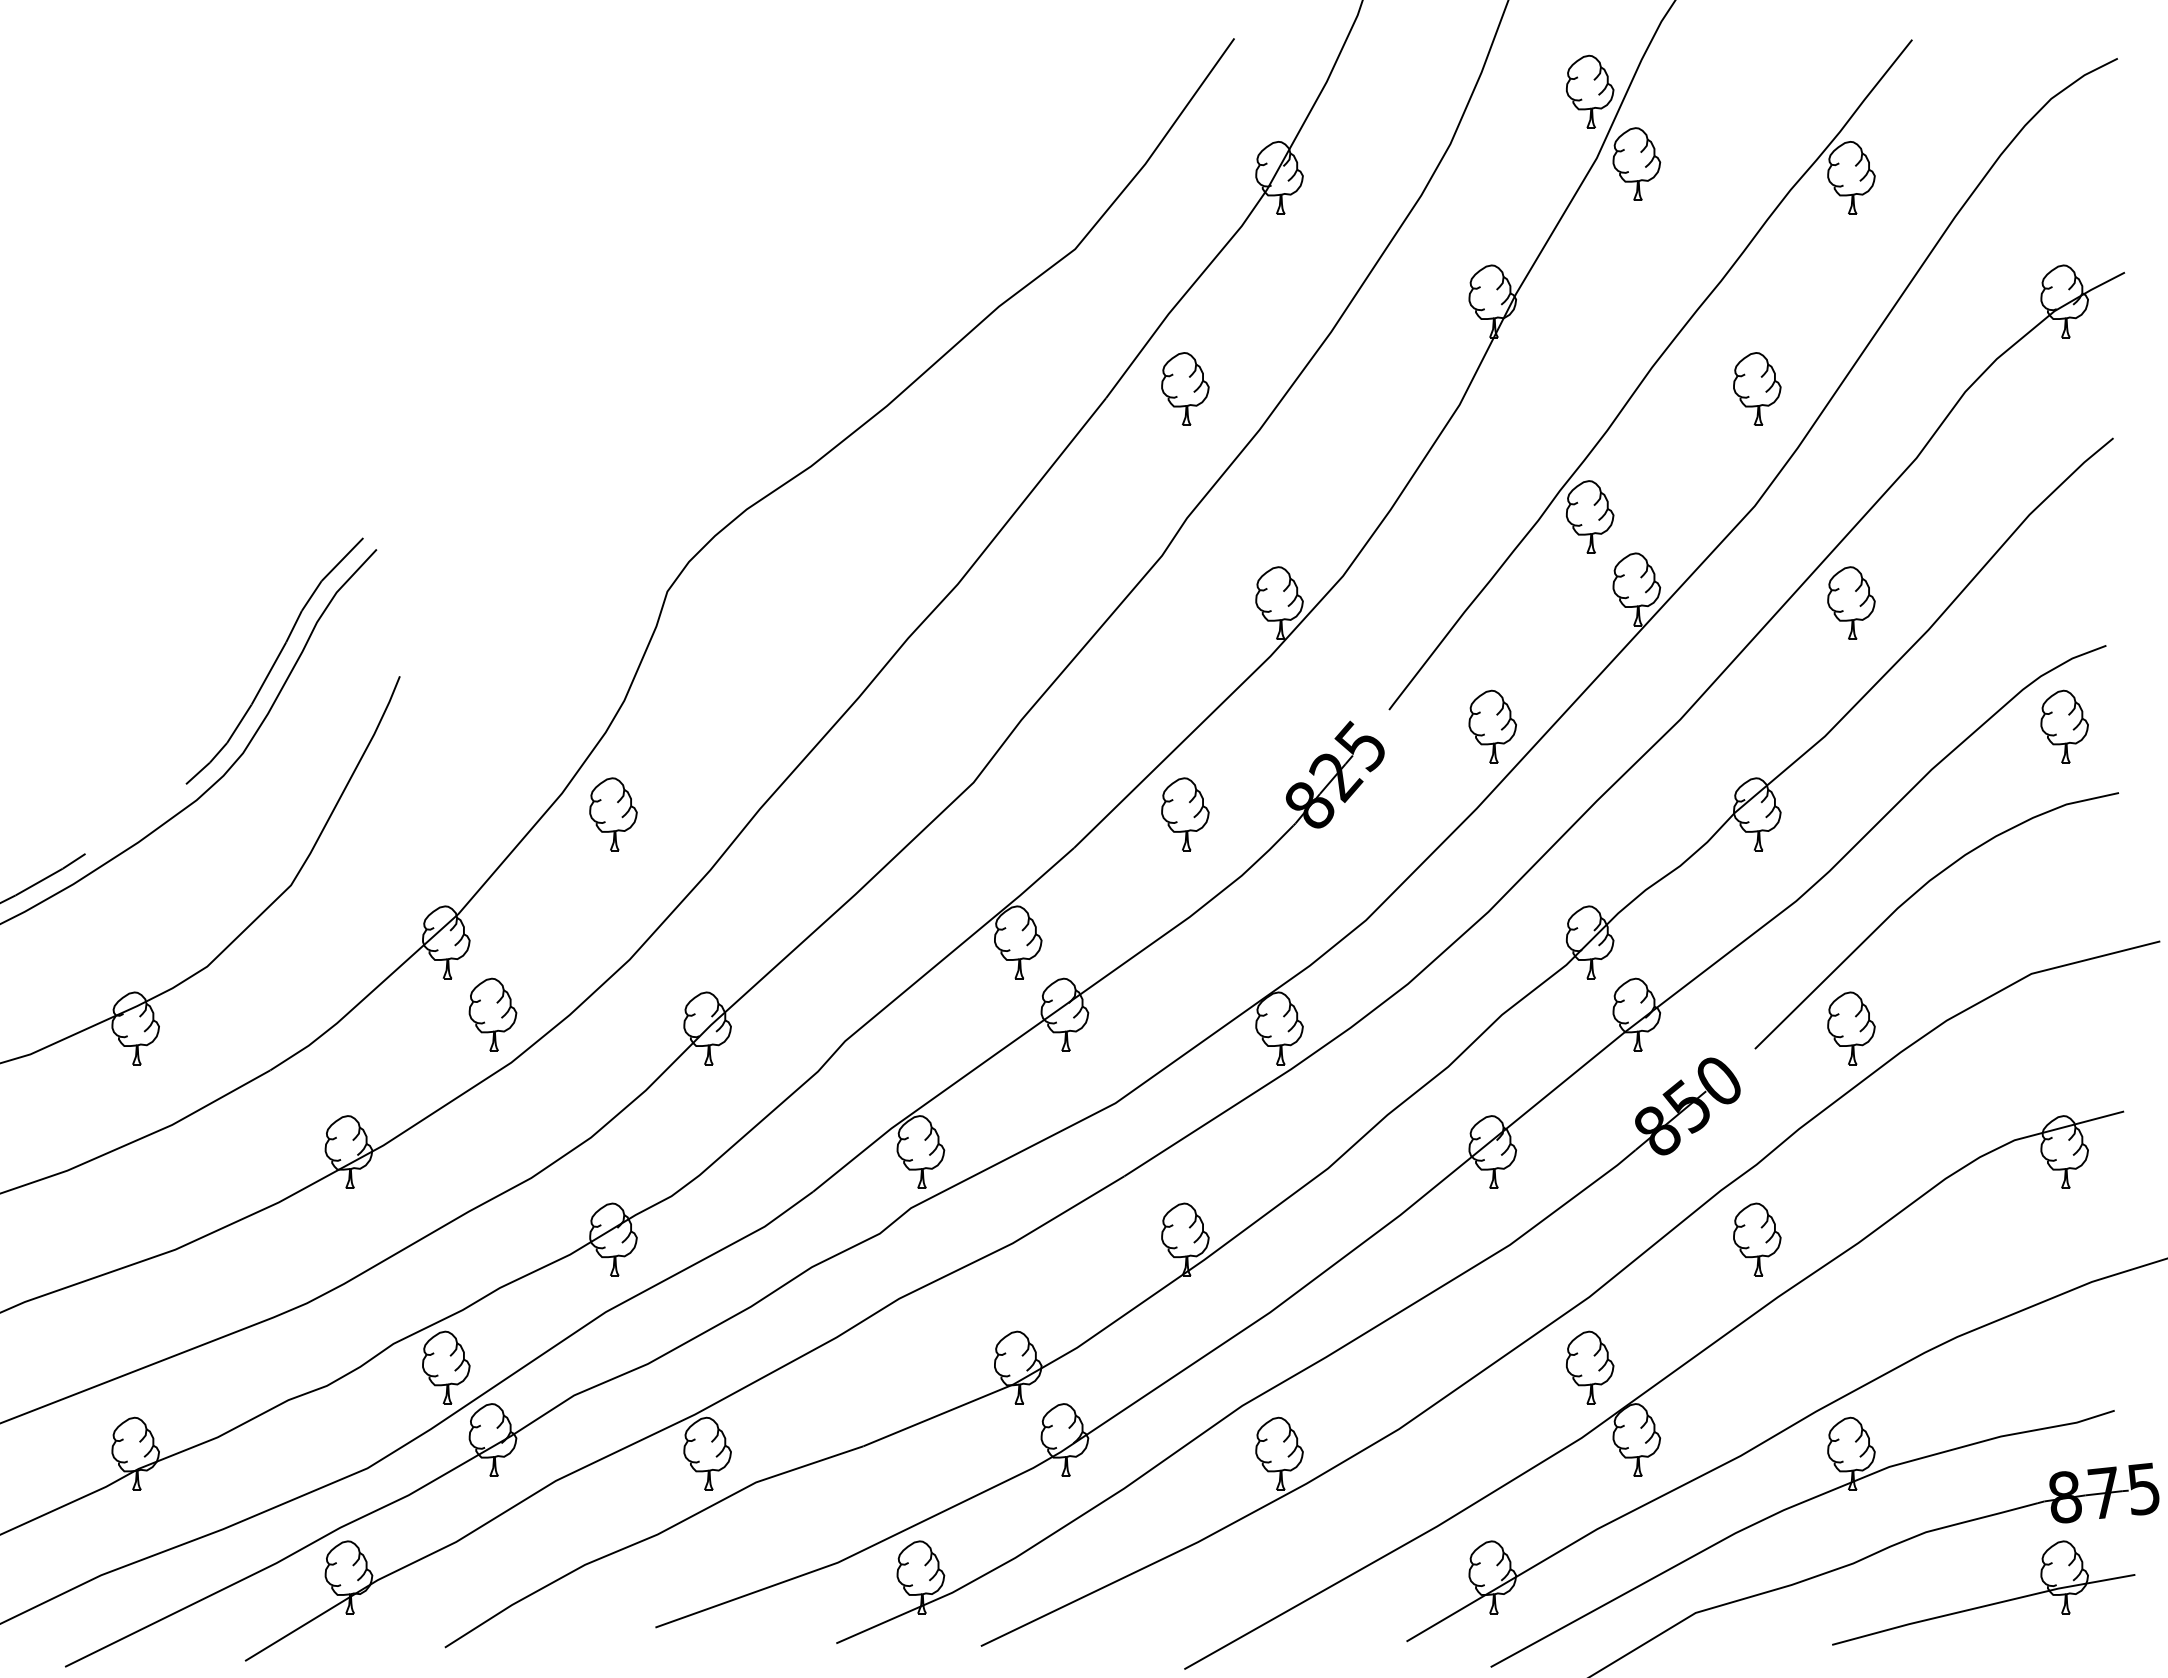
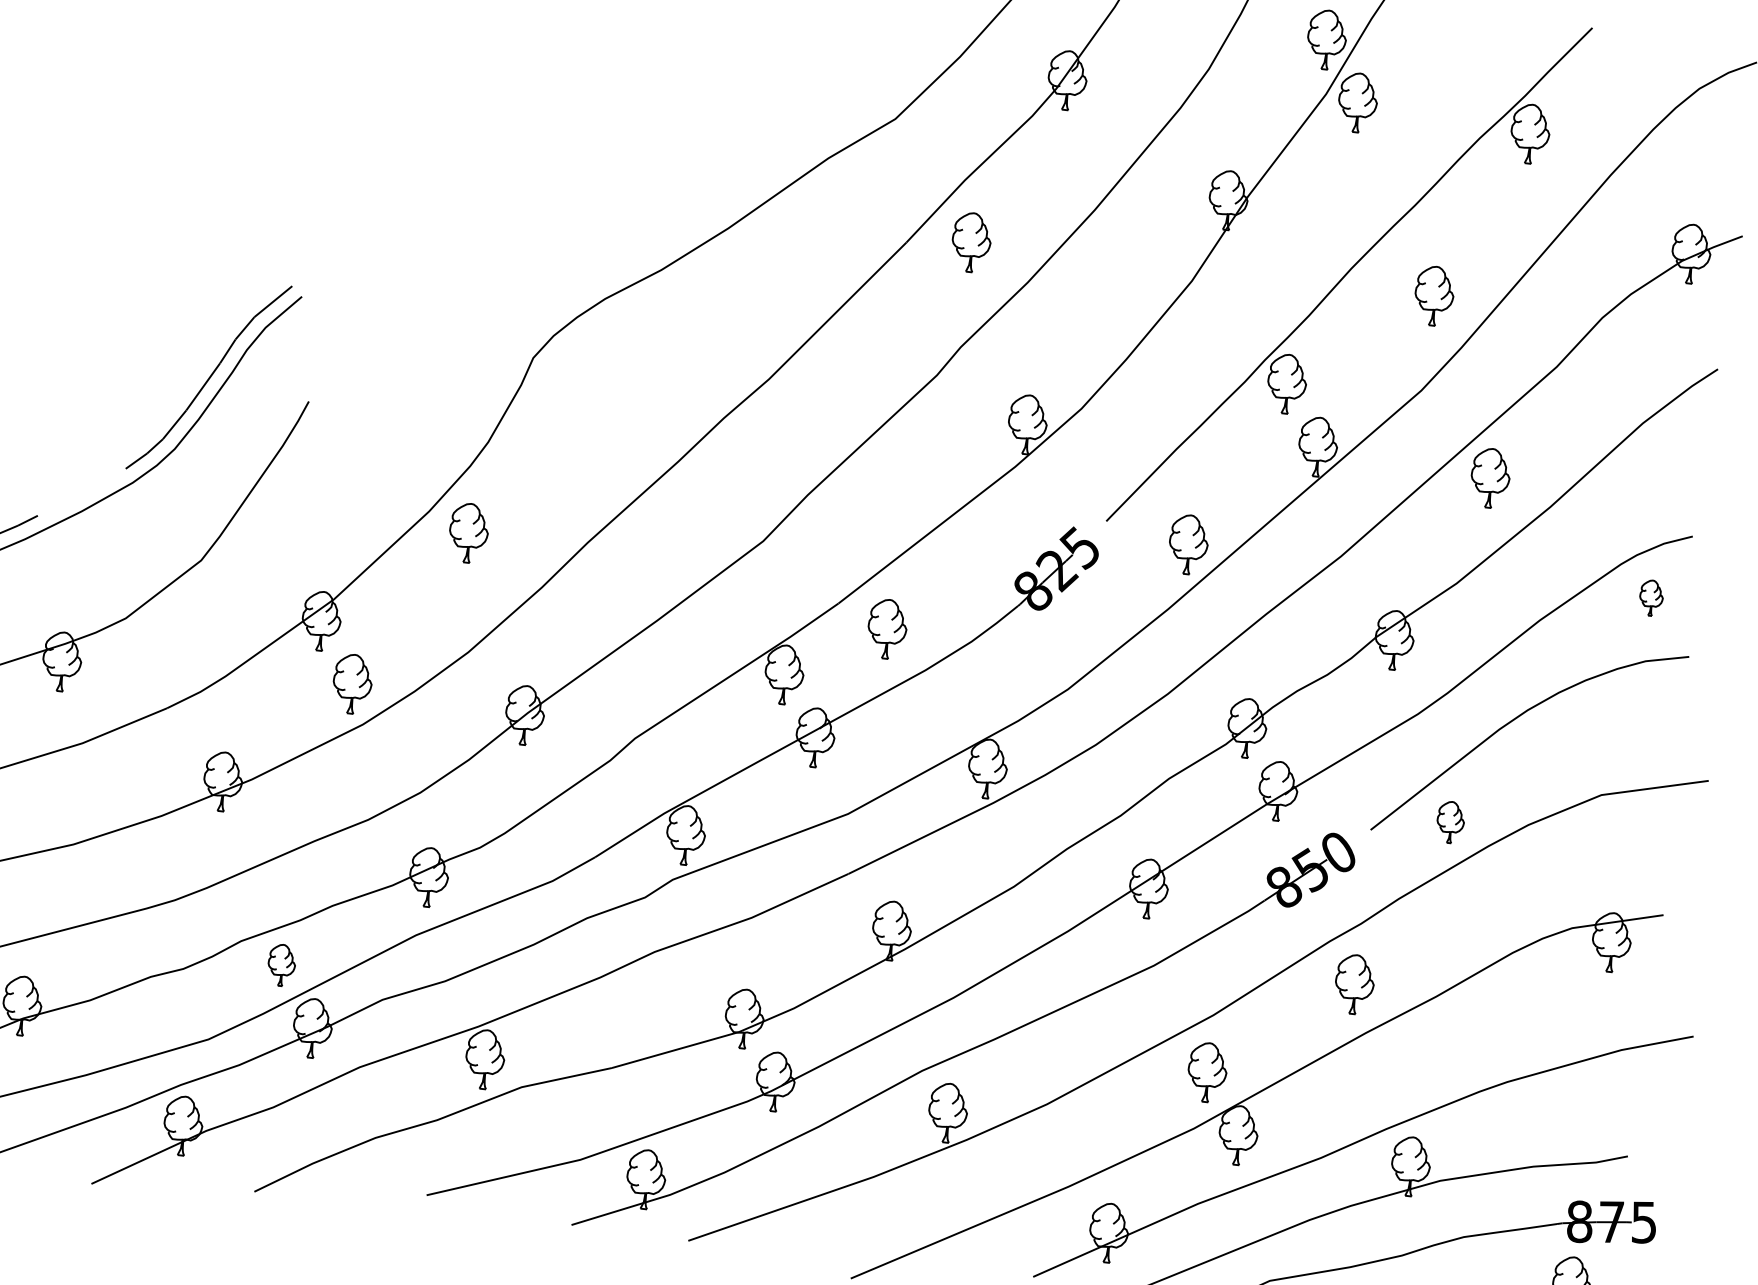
part: (2064, 726) -> (1651, 597), size x0.6
part: (1185, 814) -> (887, 629), moved
part: (1851, 1028) -> (1450, 822), size x0.7
part: (446, 1367) -> (281, 965), size x0.7

